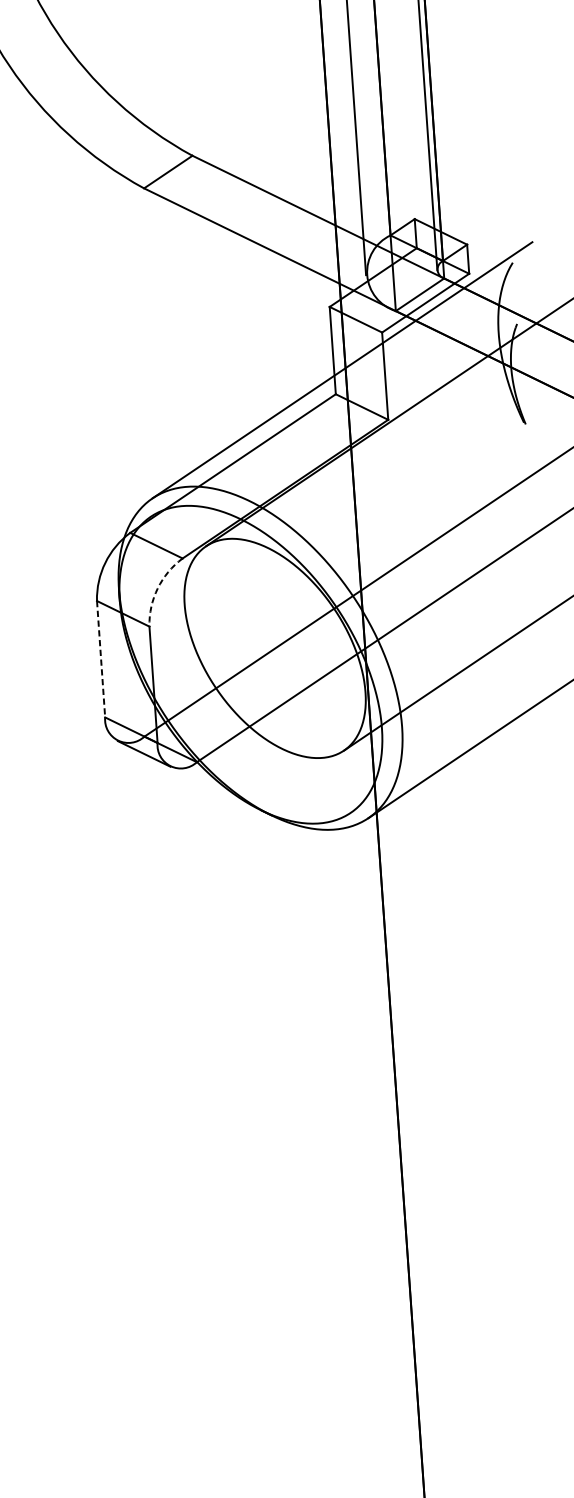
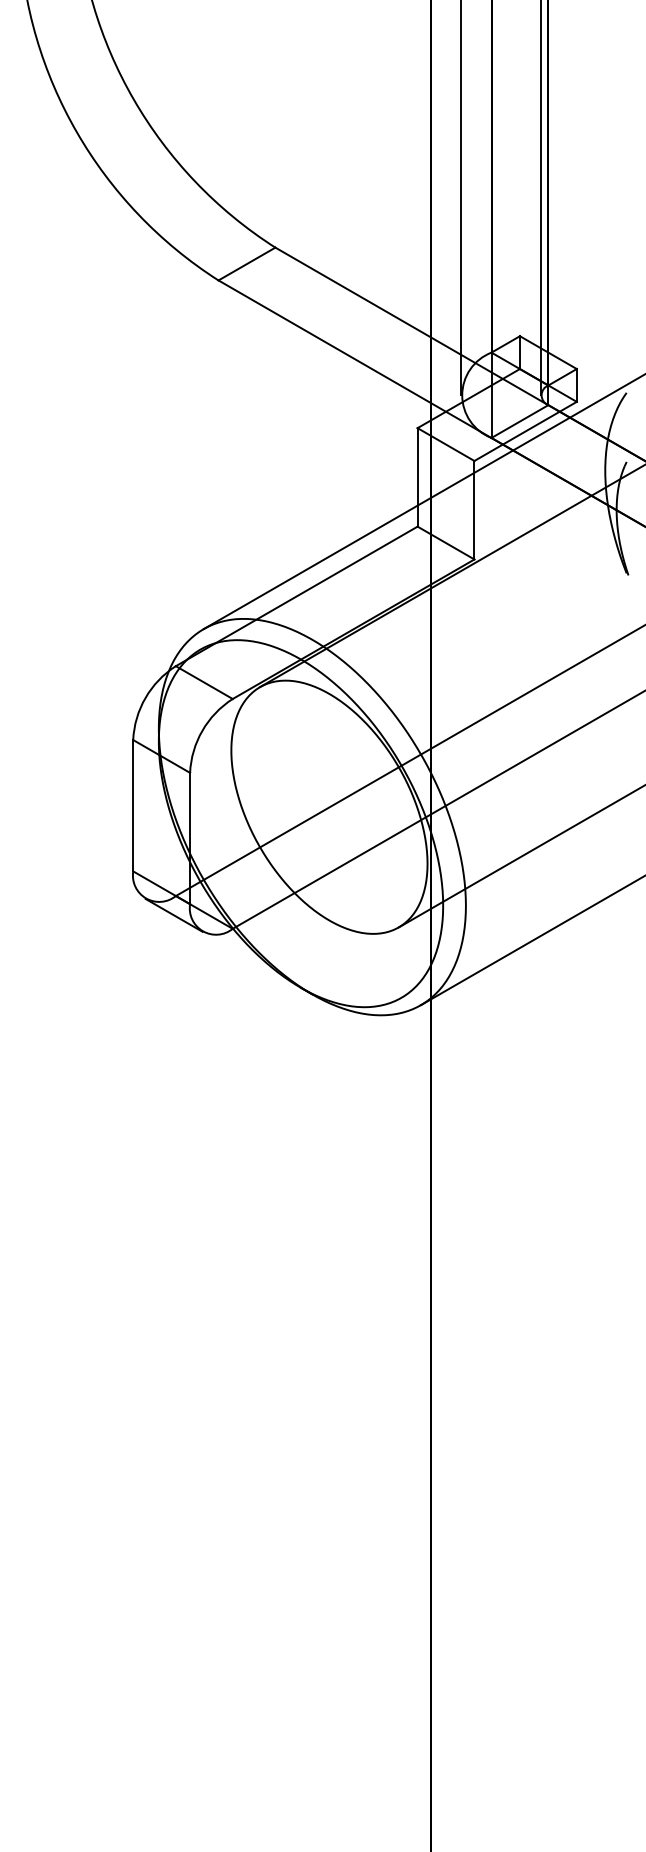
arc: (157, 588) -> (202, 730), dashed -> solid
line: (101, 659) -> (133, 805), dashed -> solid

